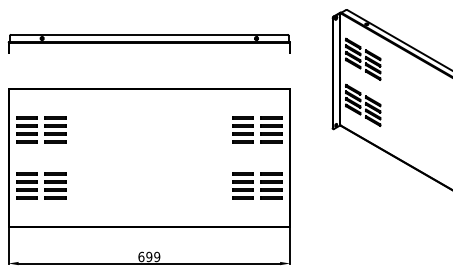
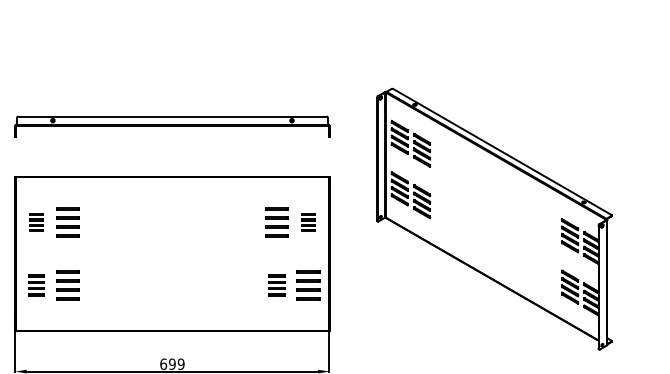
part: (27, 129) -> (36, 222), size x0.6
part: (271, 129) -> (308, 222), size x0.6
part: (27, 186) -> (36, 285), size x0.7
part: (242, 186) -> (276, 285), size x0.7

